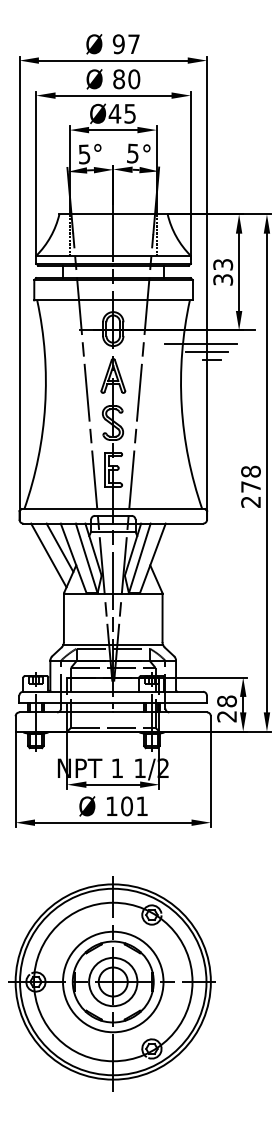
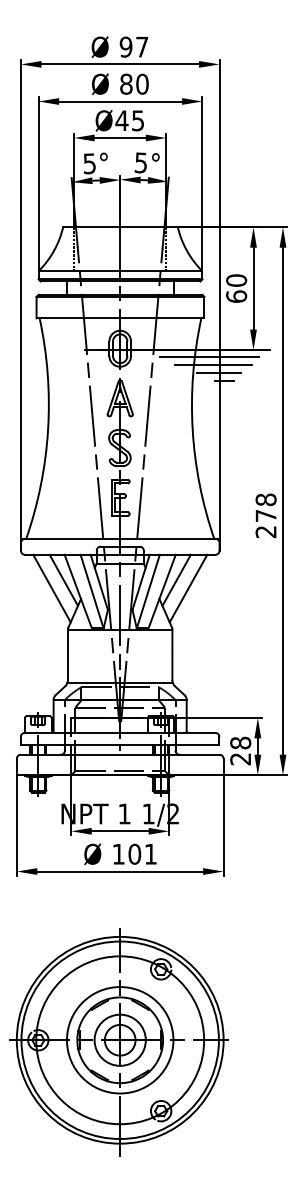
text: (223, 271) -> (236, 287), 33 -> 60
line: (197, 336) -> (209, 356), added
line: (166, 547) -> (176, 580), added
line: (177, 555) -> (188, 588), added

